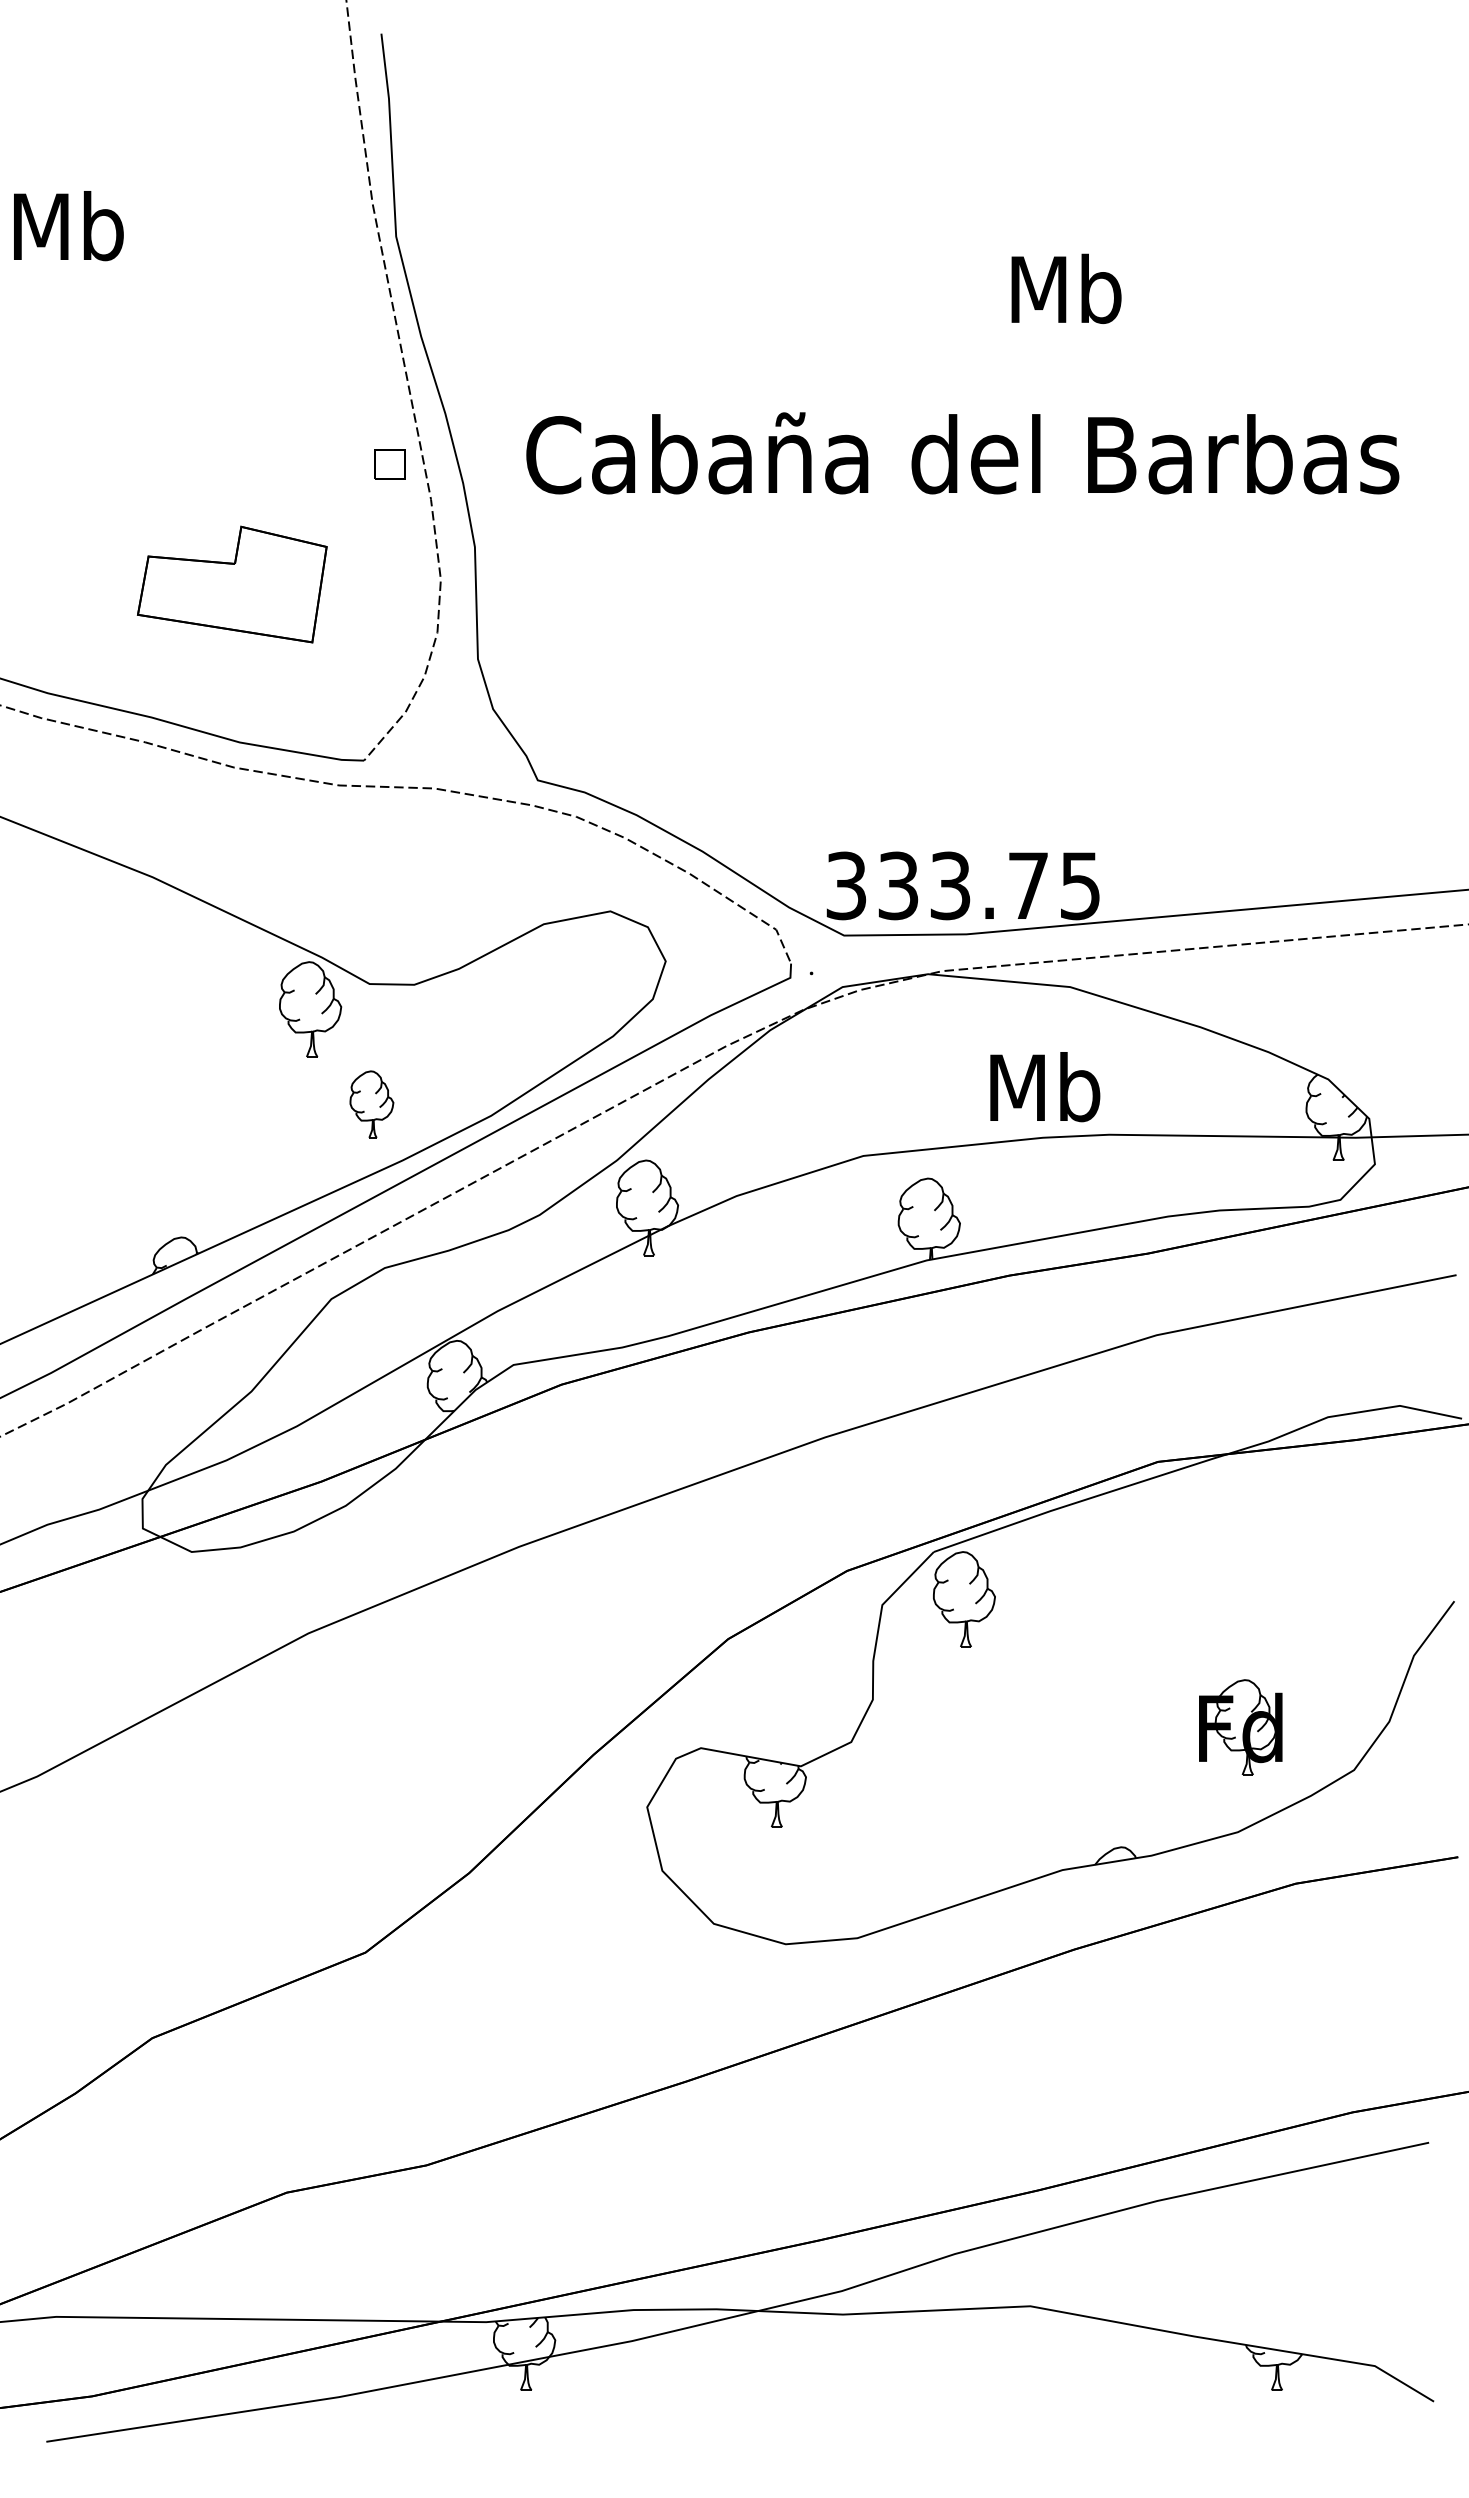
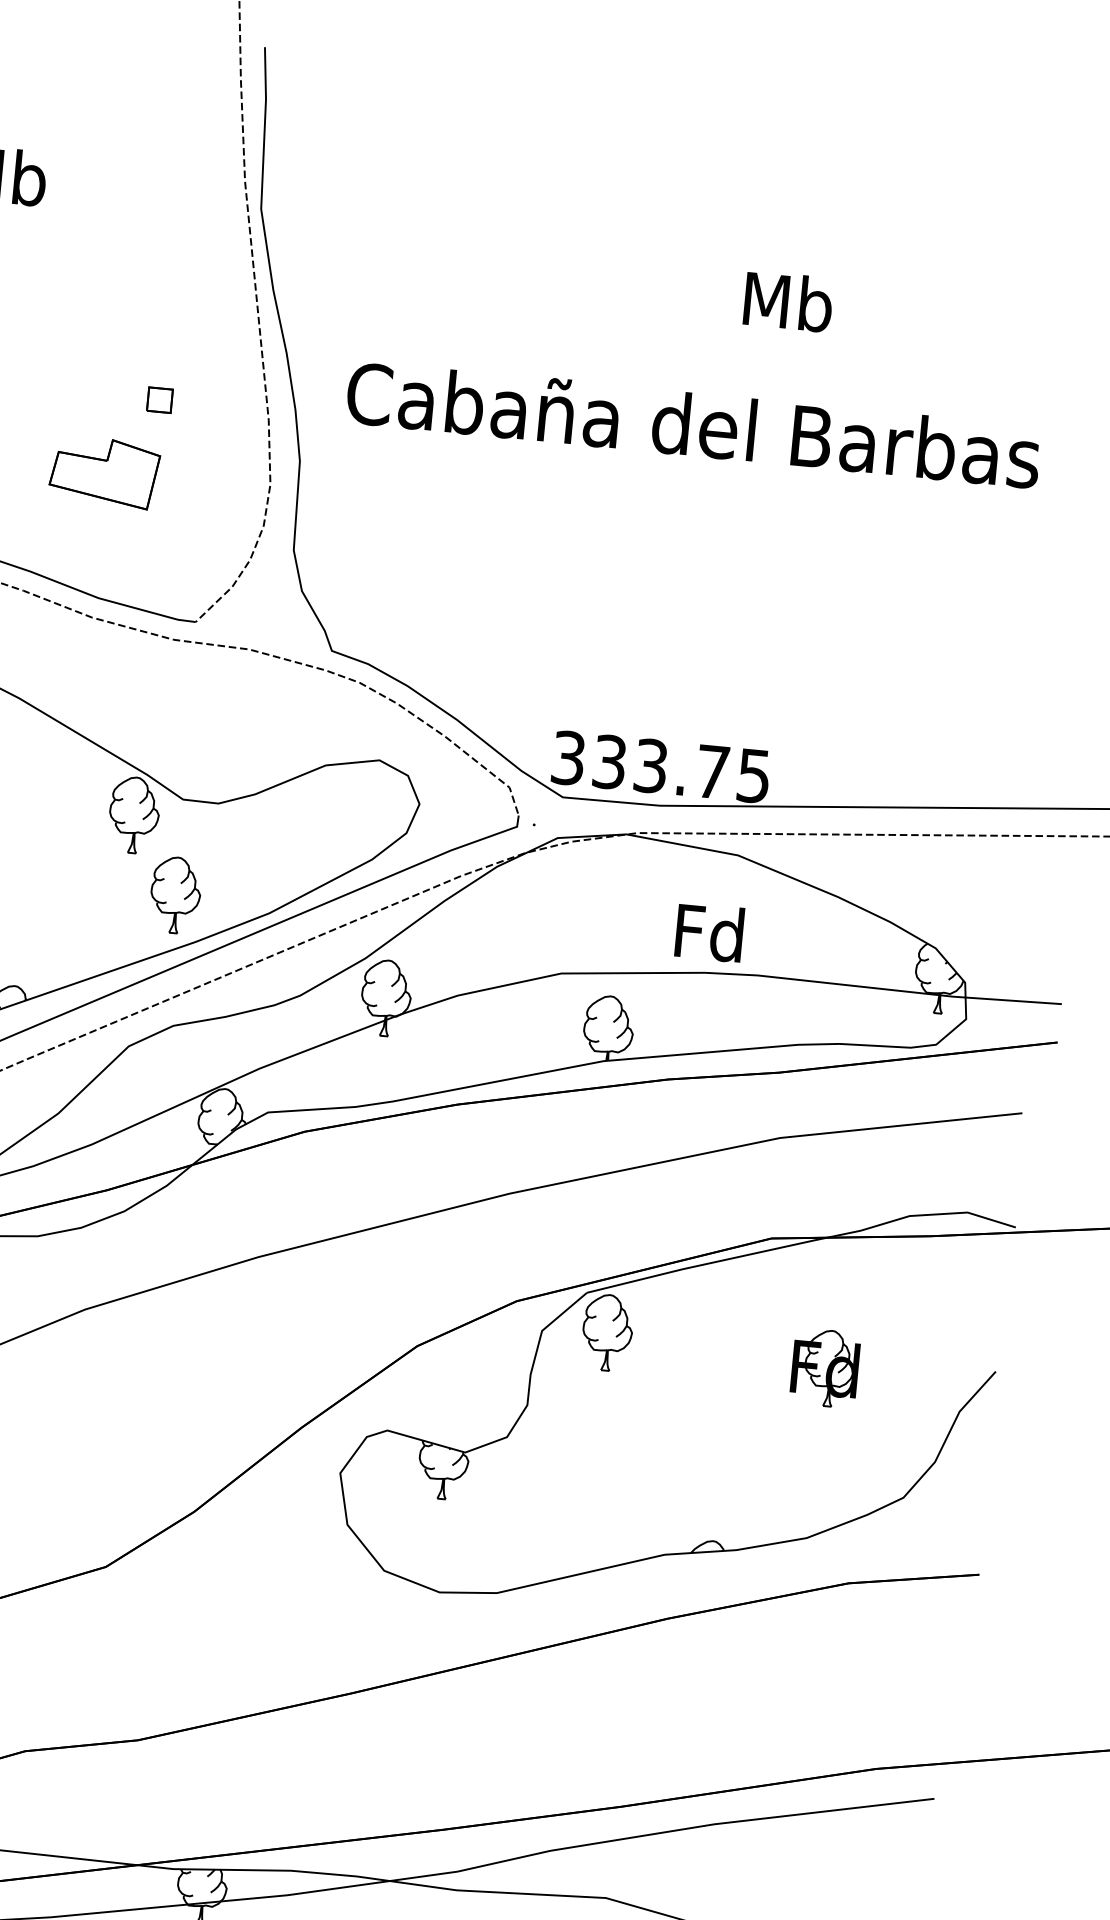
part: (389, 464) -> (159, 400), moved
part: (231, 584) -> (104, 472), size x0.71
text: (1045, 1087) -> (710, 933), Mb -> Fd
part: (371, 1104) -> (175, 895), size x1.43
part: (1240, 1727) -> (825, 1368), moved

